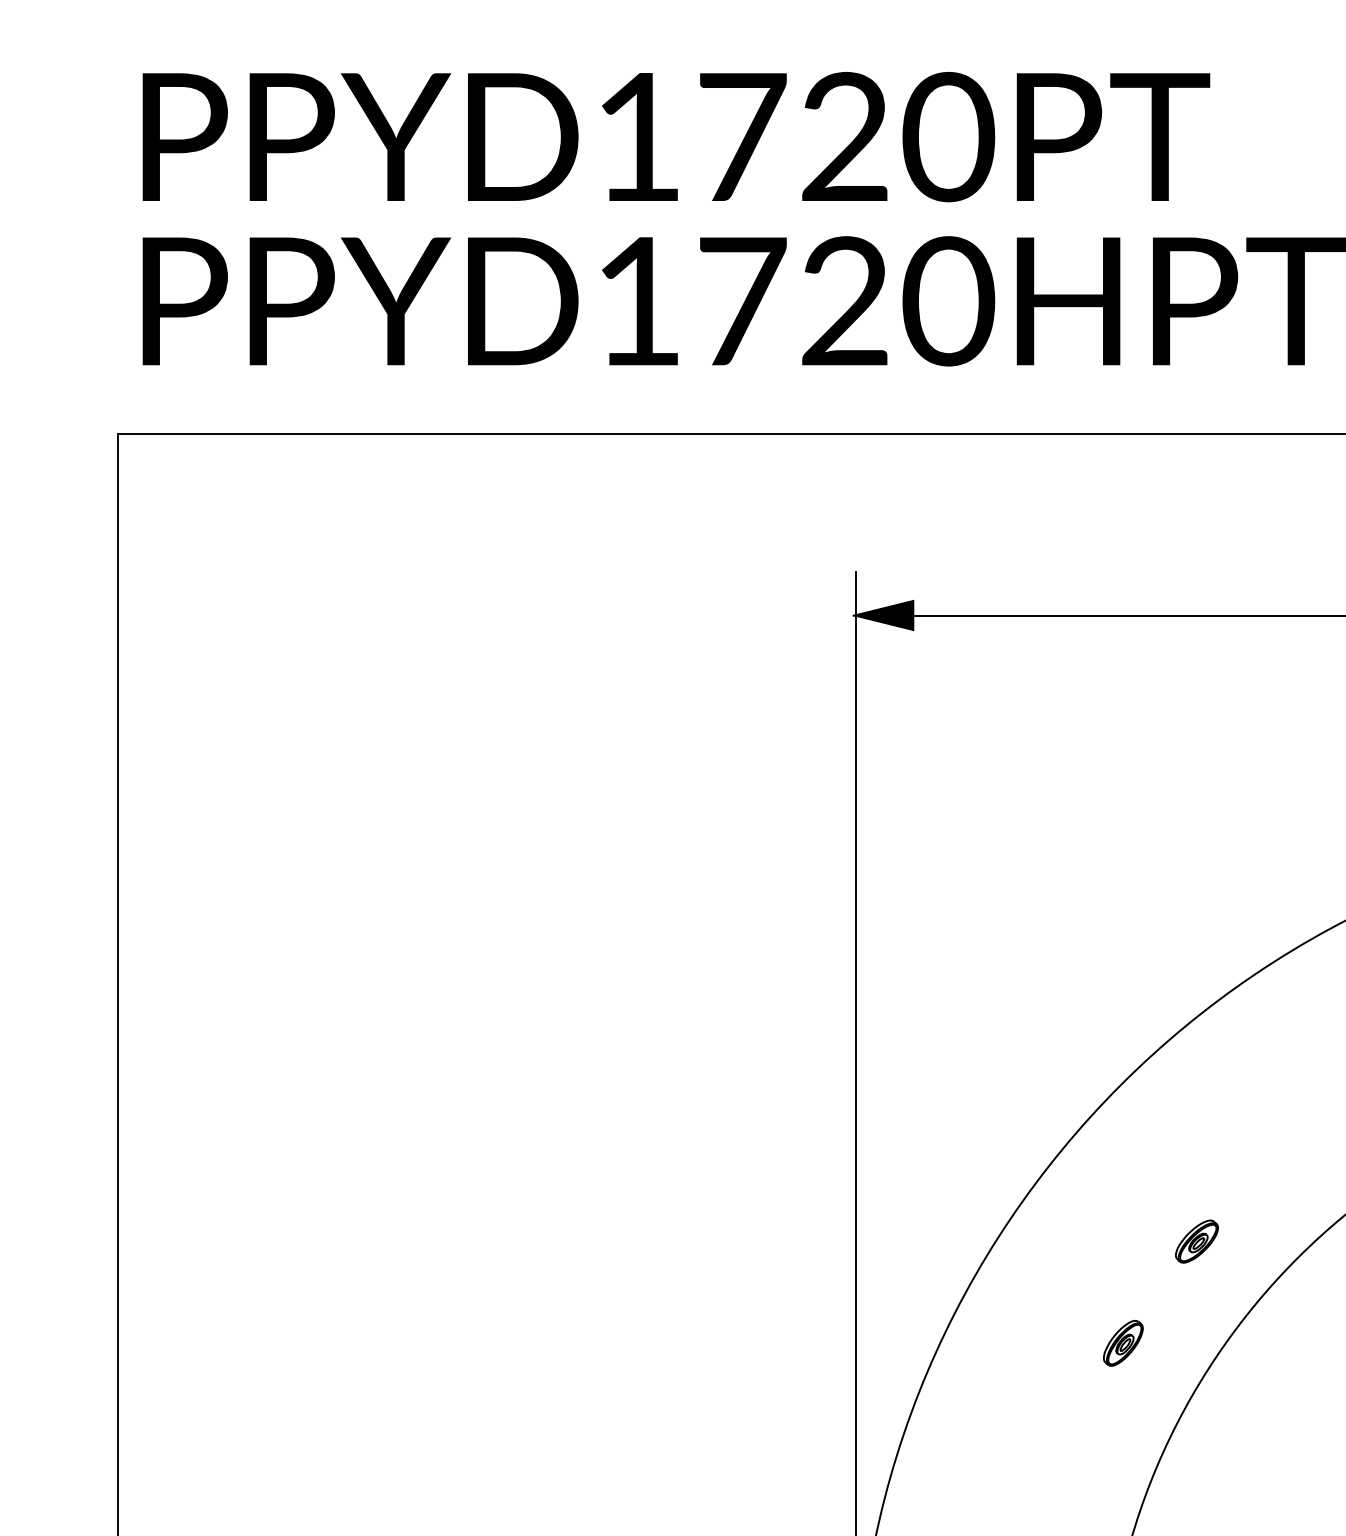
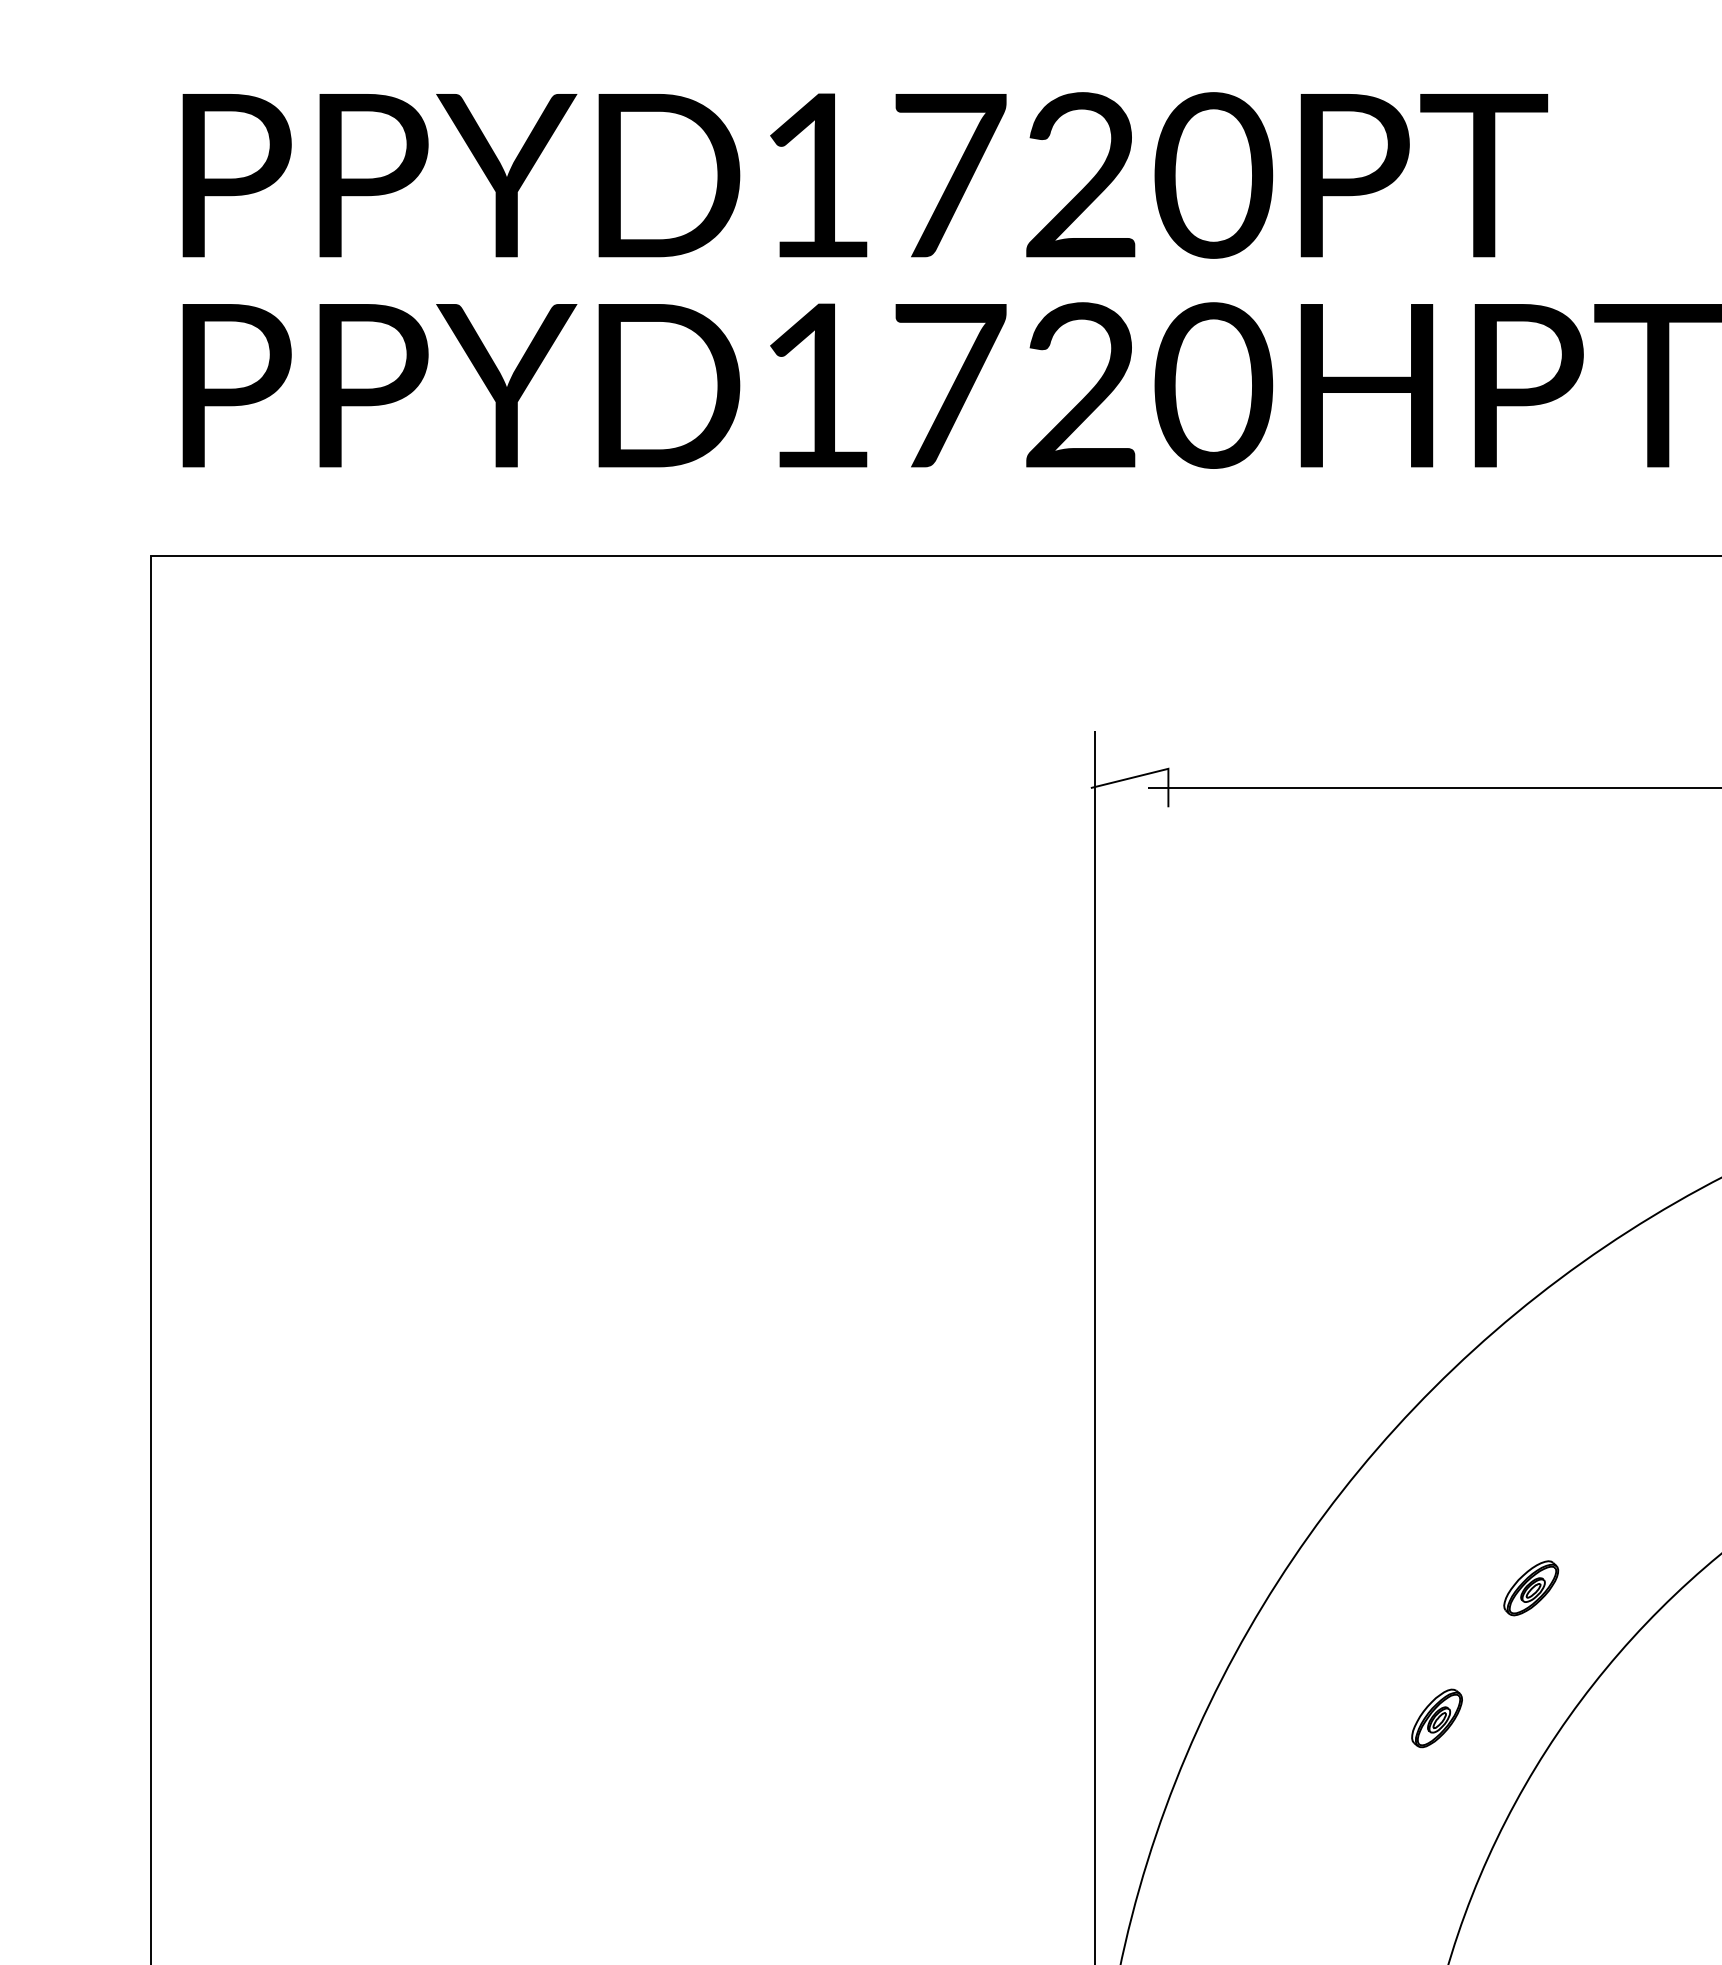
fill: (882, 615) -> (1129, 787), removed

